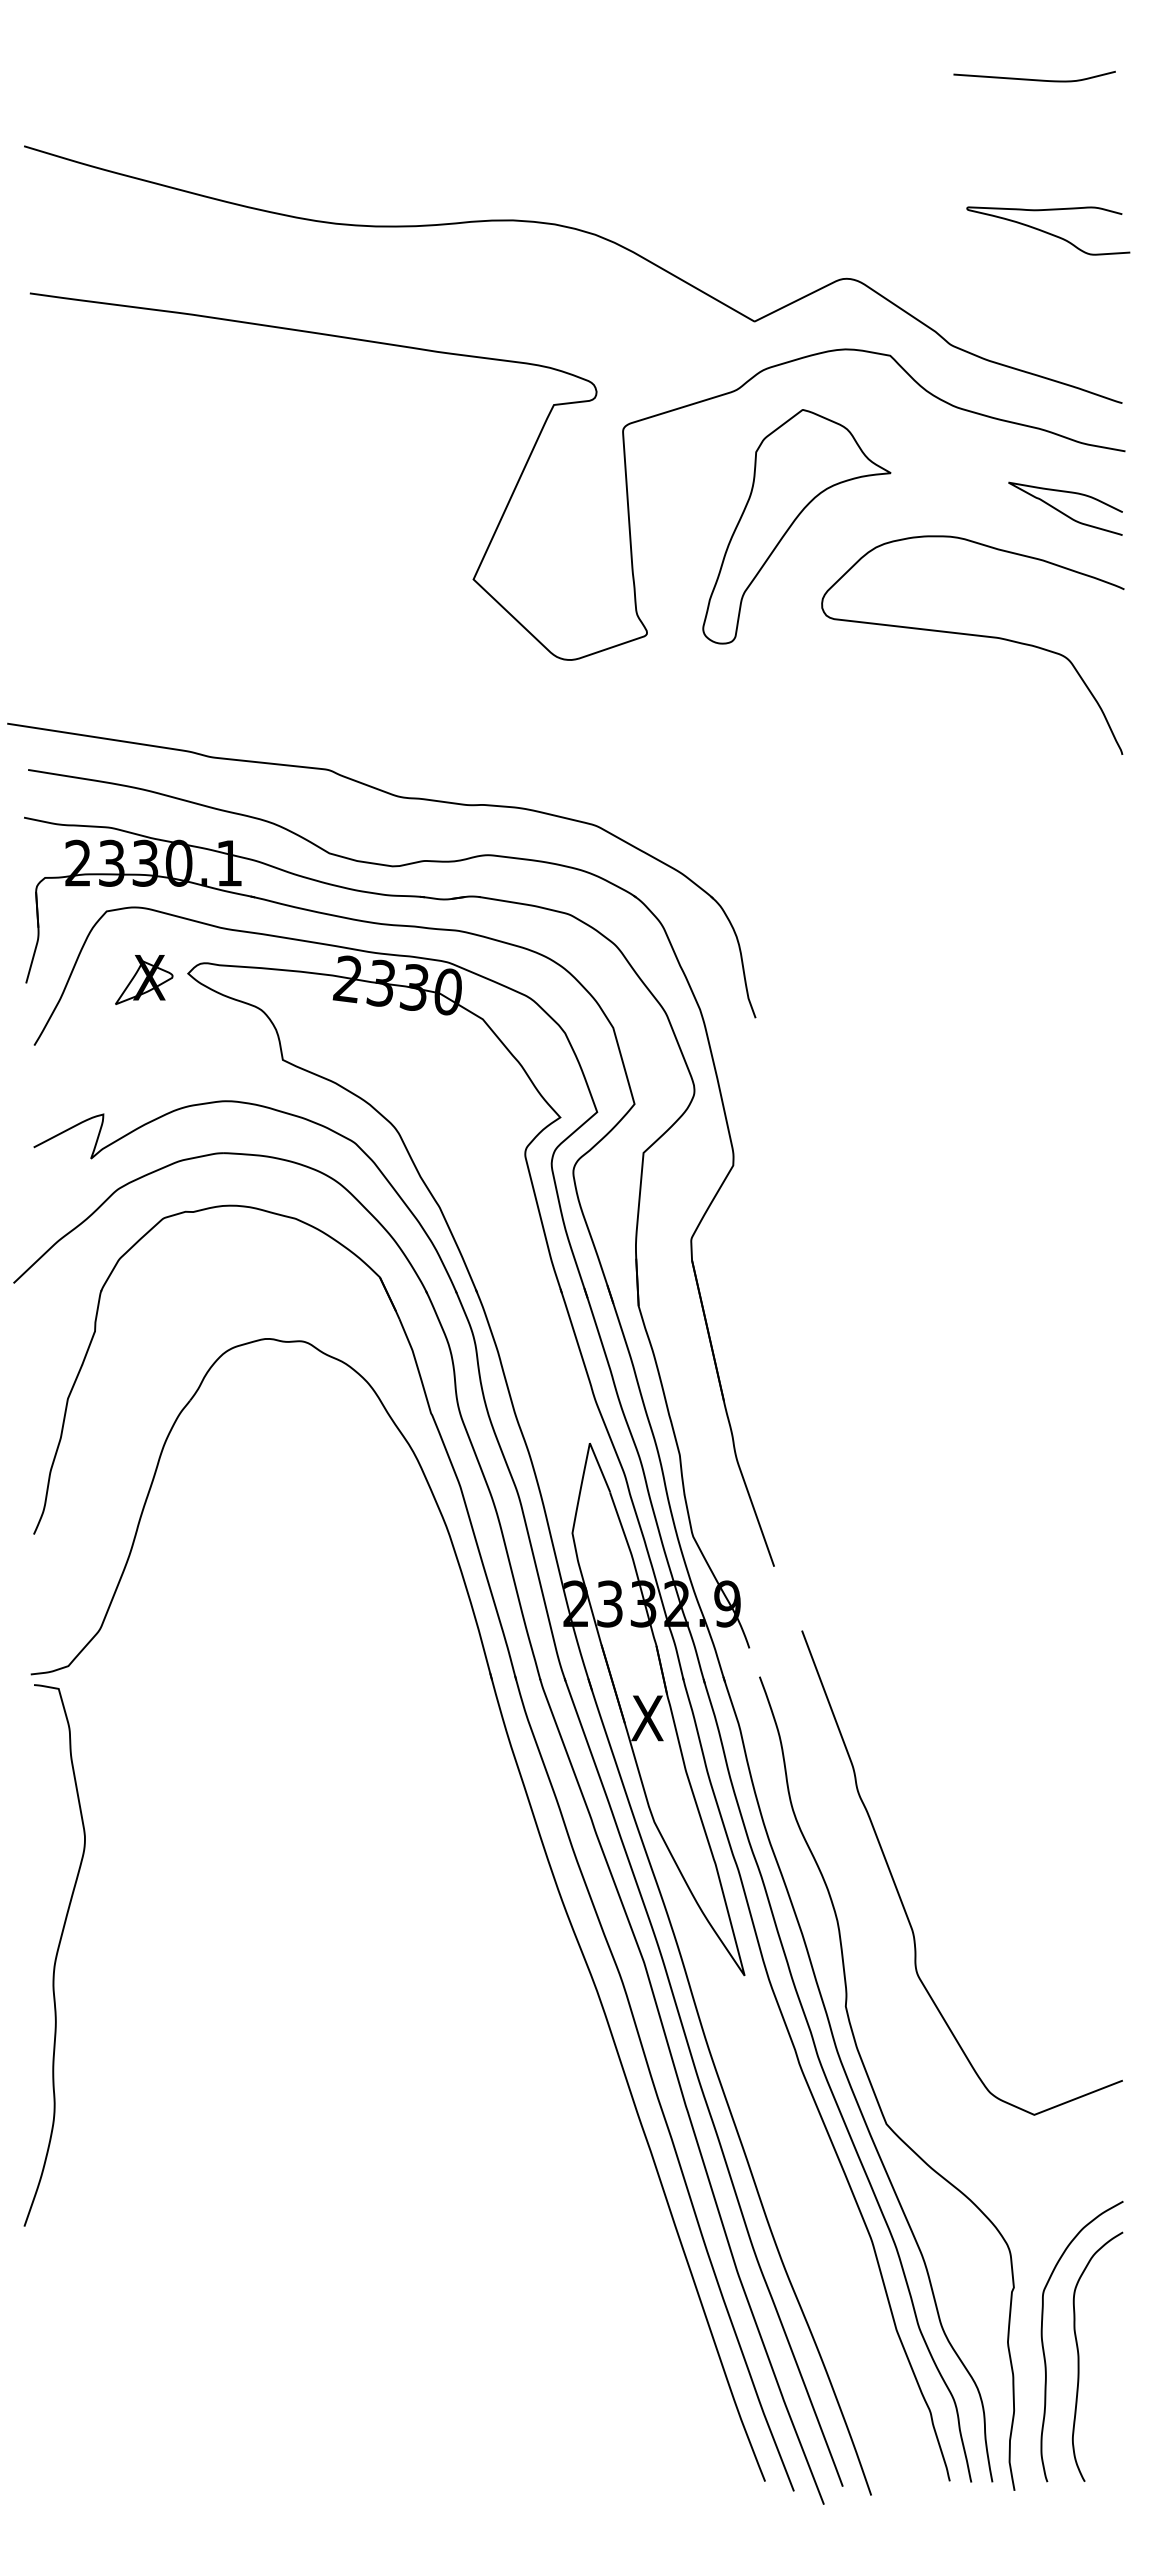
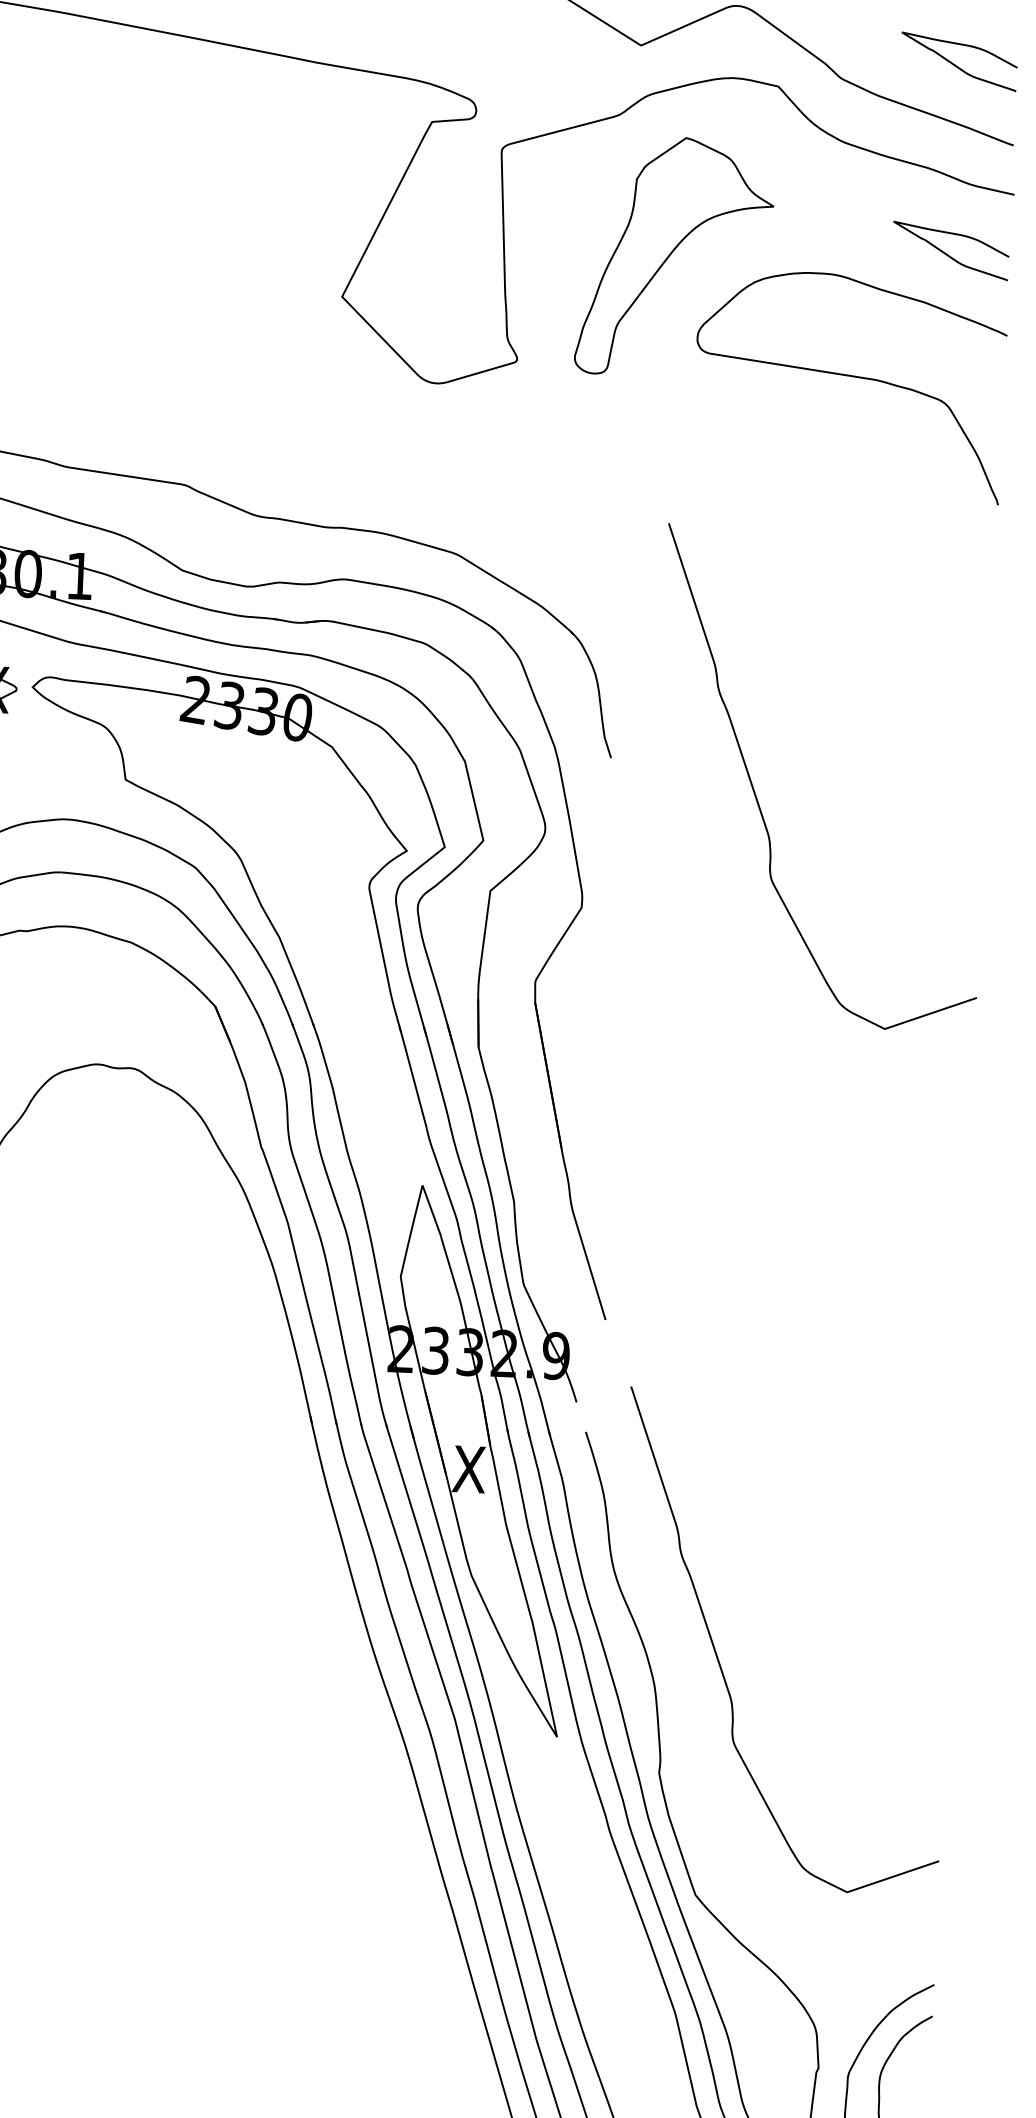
curve: (1063, 327) -> (956, 65), added
curve: (900, 1051) -> (757, 798), added

